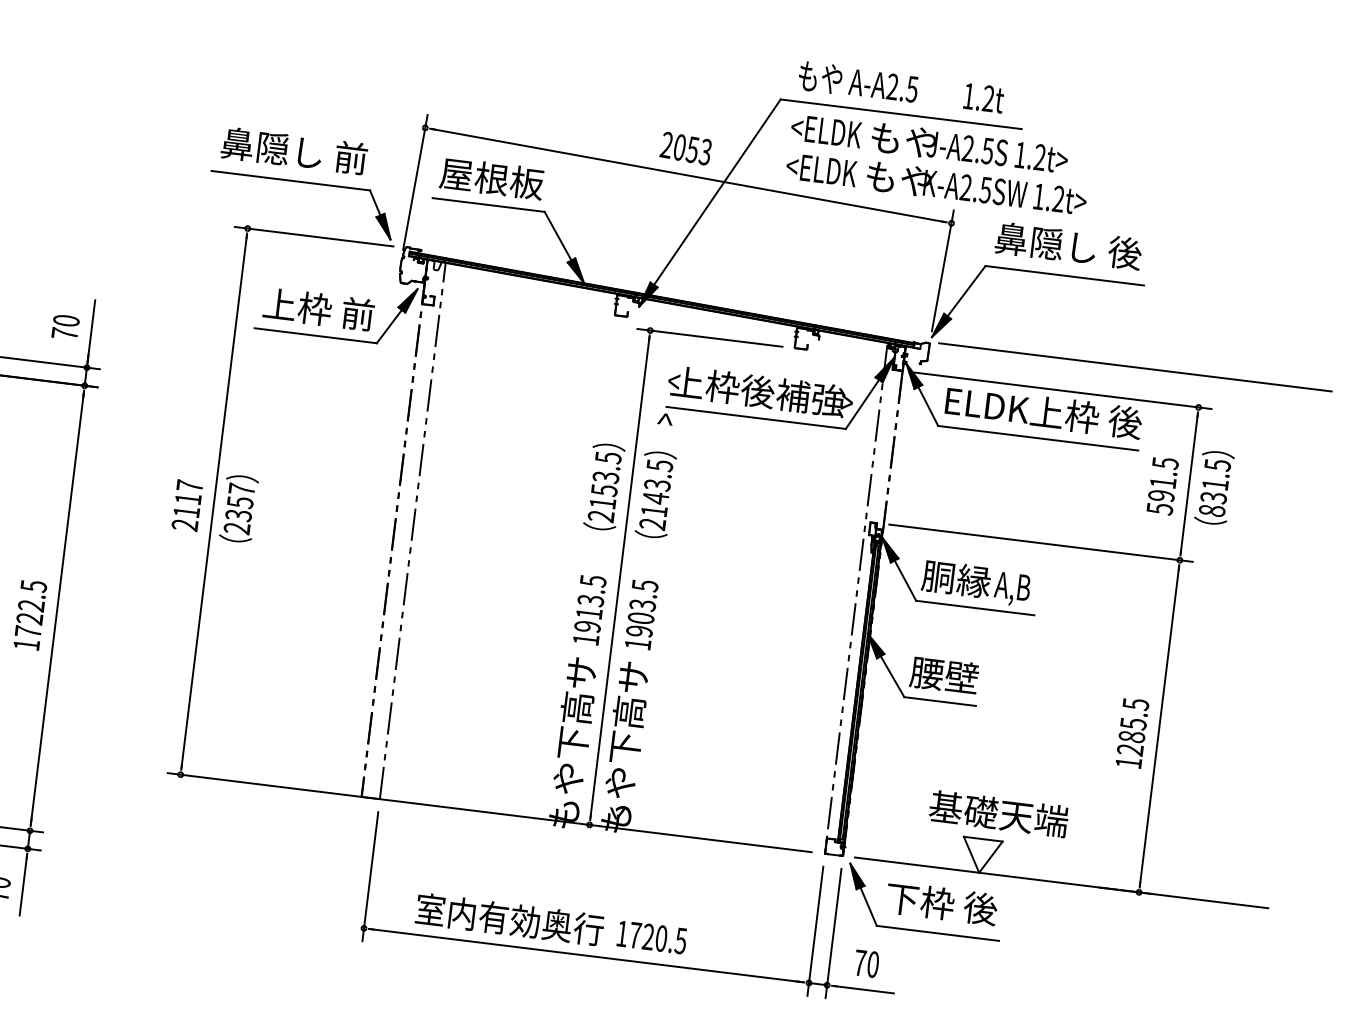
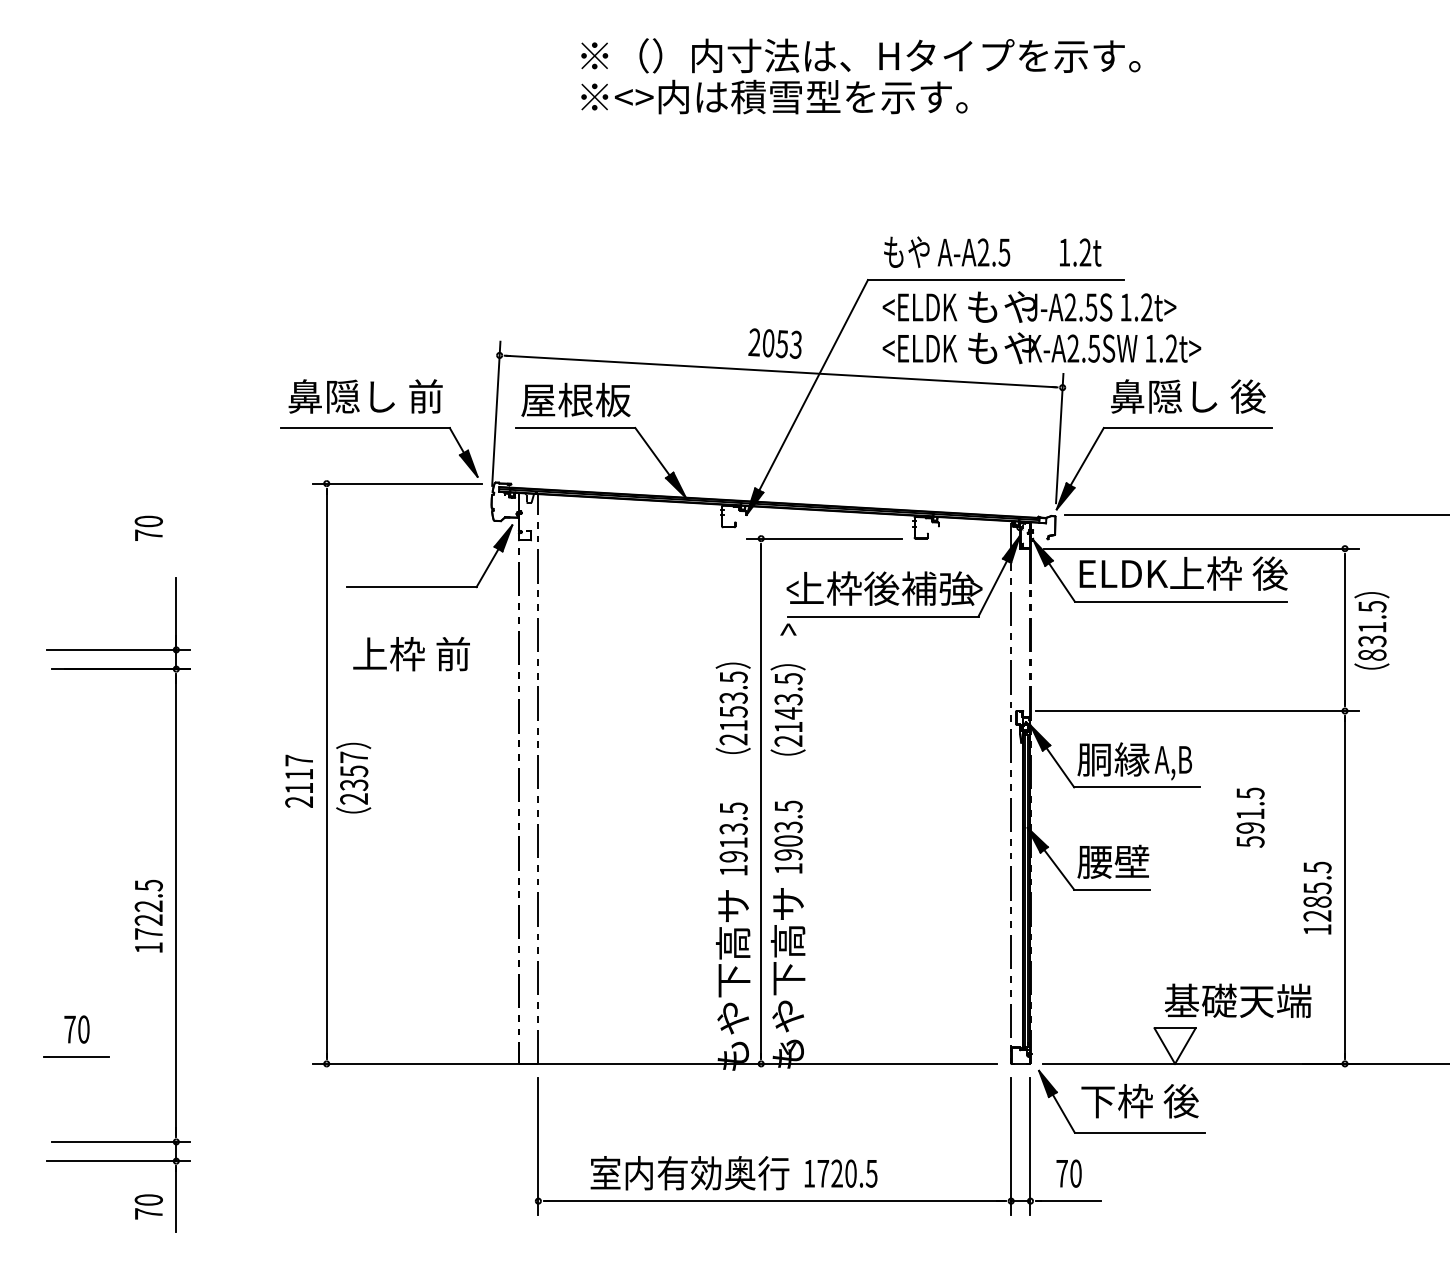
text: (318, 309) -> (411, 654), moved
text: (65, 326) -> (148, 527), moved
text: (1162, 485) -> (1250, 817), moved
text: (999, 813) -> (1238, 1000), moved

